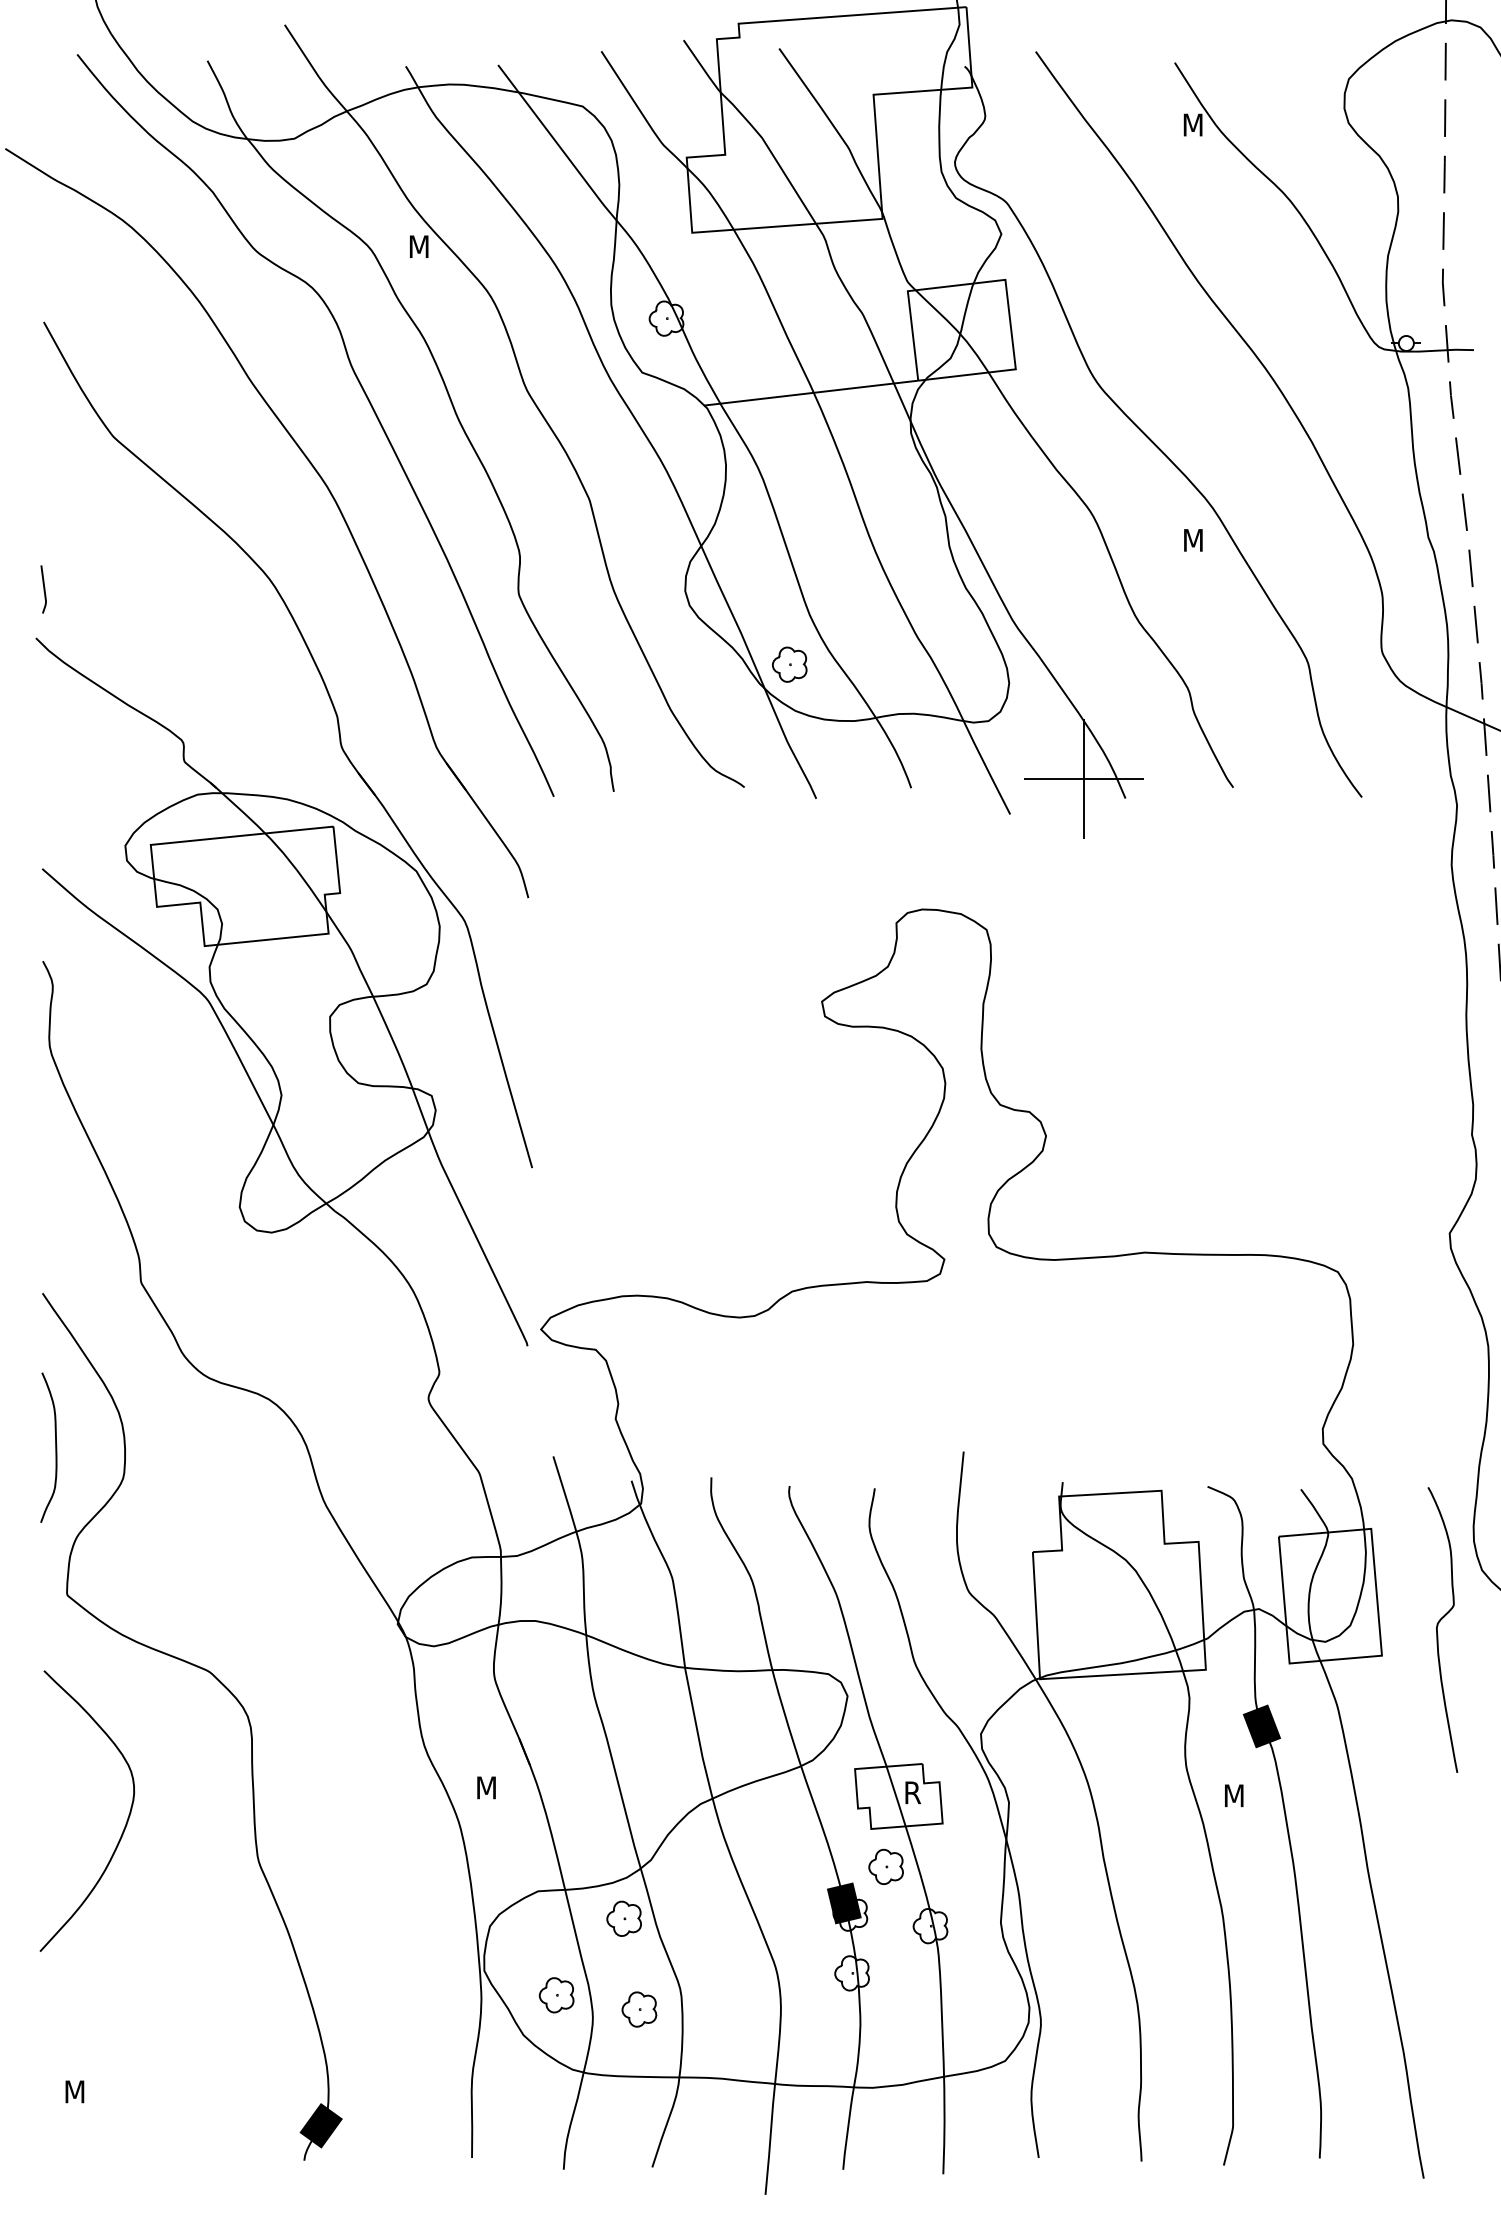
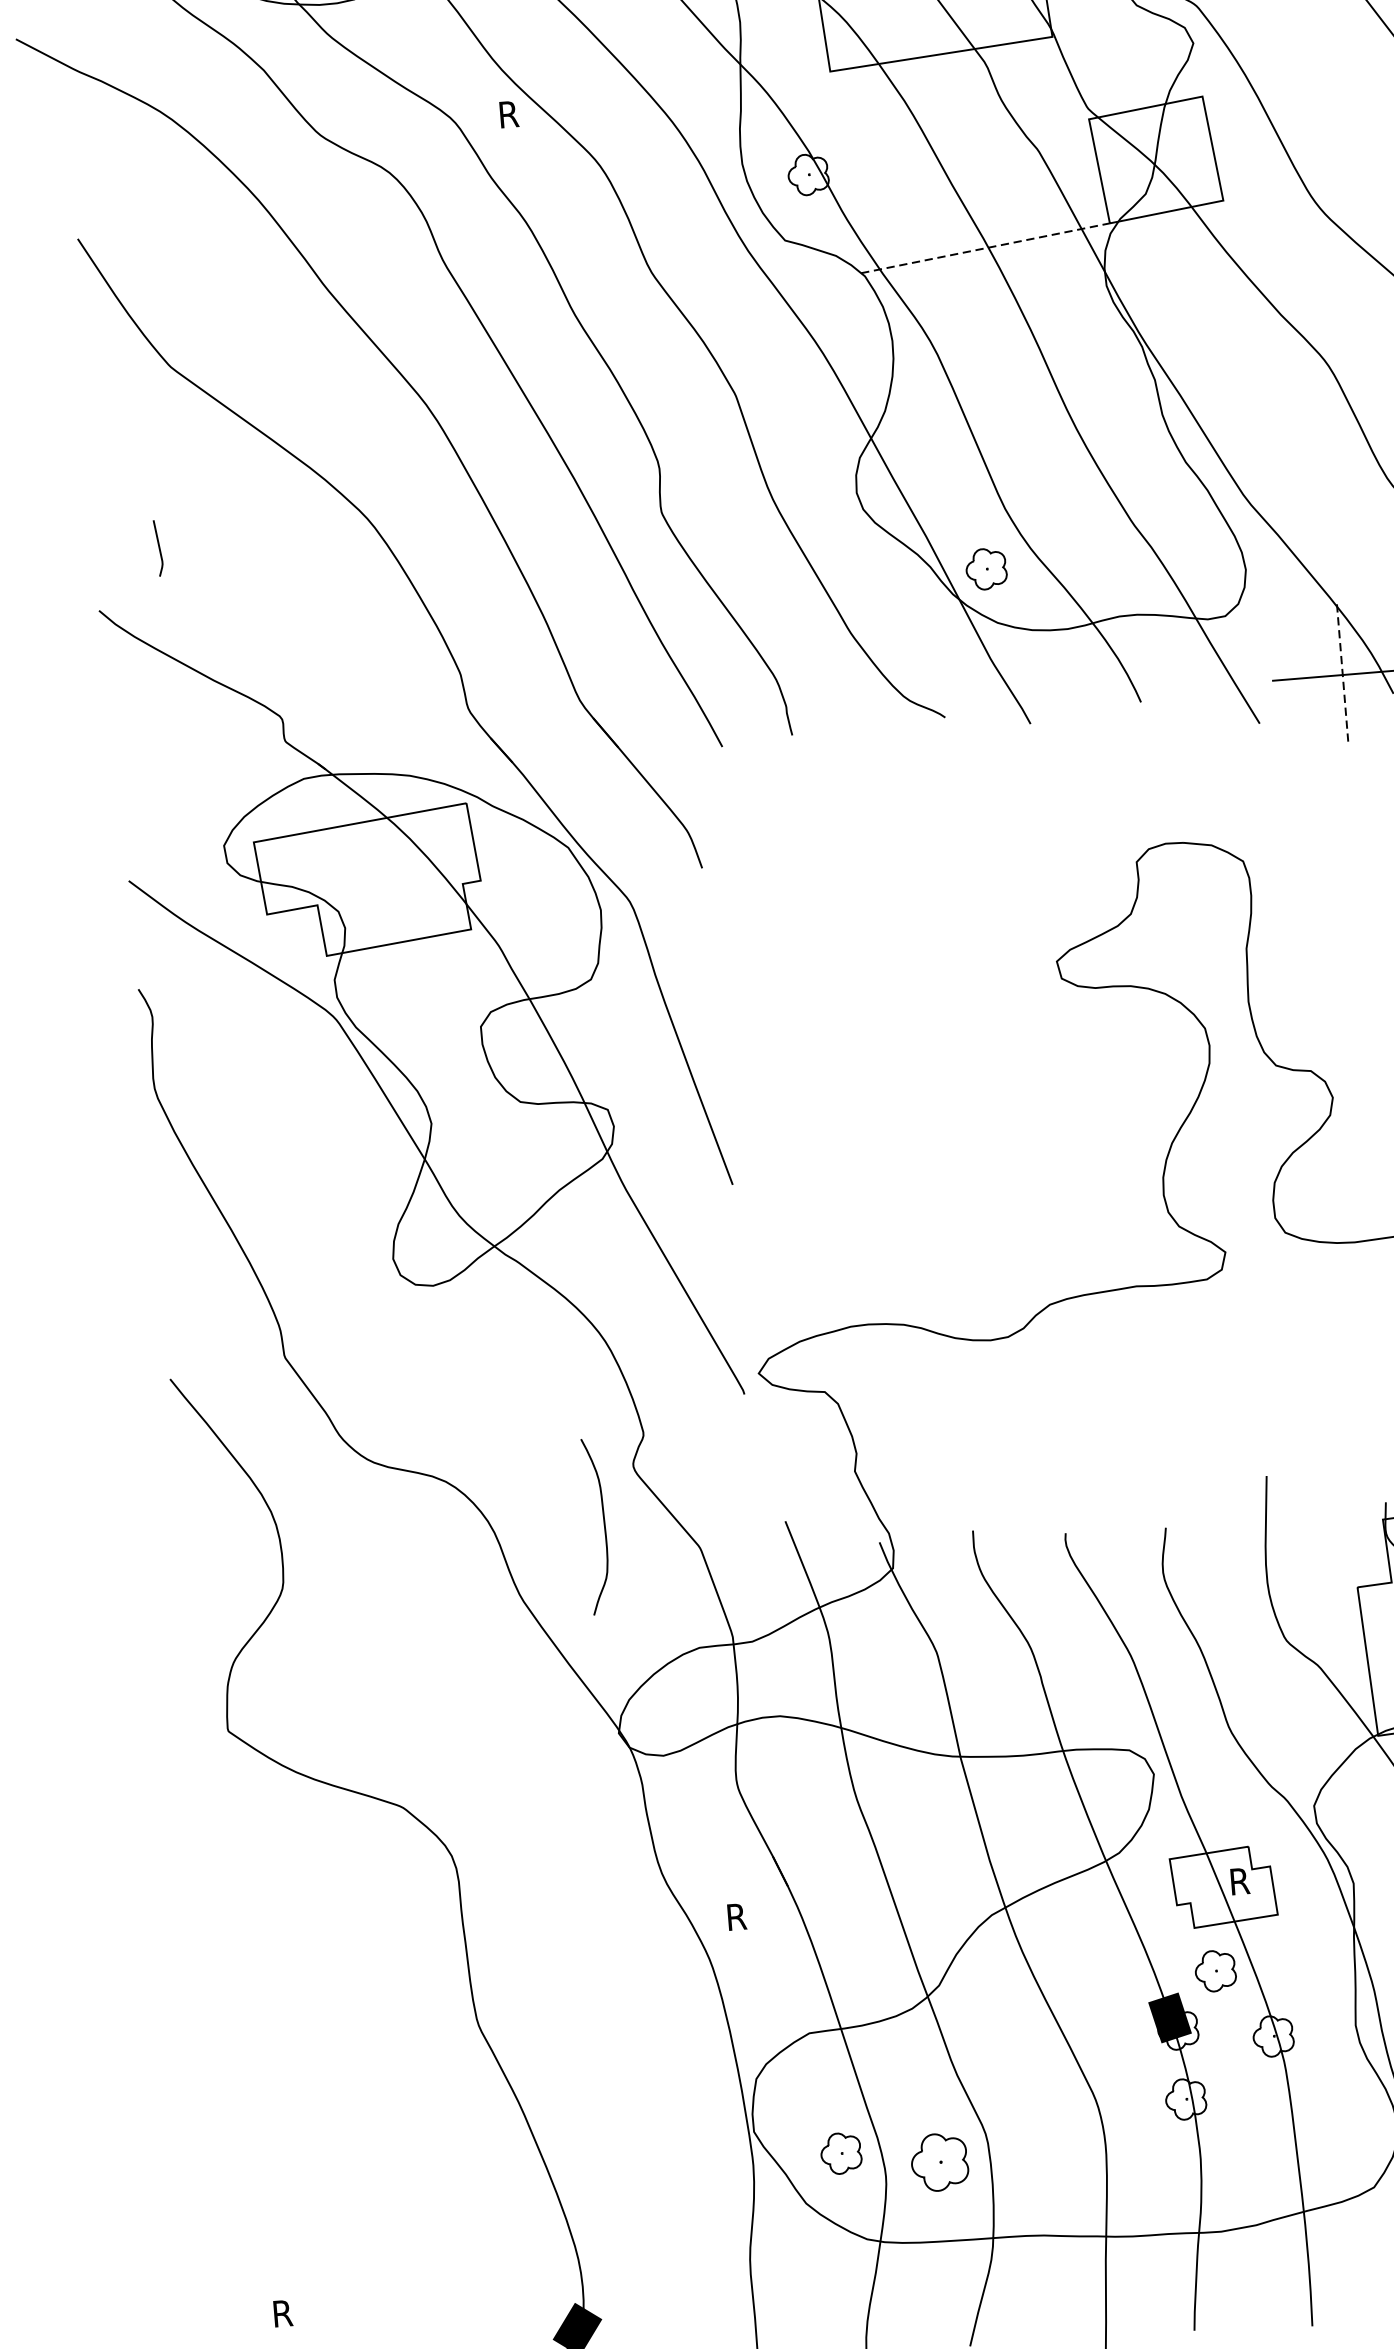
text: (420, 246) -> (512, 113), M -> R
line: (811, 393) -> (985, 248), solid -> dashed
line: (43, 589) -> (158, 548), moved
line: (1083, 779) -> (1342, 675), solid -> dashed
curve: (55, 1447) -> (603, 1525), moved
text: (487, 1787) -> (740, 1916), M -> R
curve: (125, 1823) -> (318, 1993), removed
part: (623, 1918) -> (912, 2056), removed
part: (639, 2009) -> (939, 2162), size x1.4
text: (76, 2091) -> (286, 2312), M -> R

